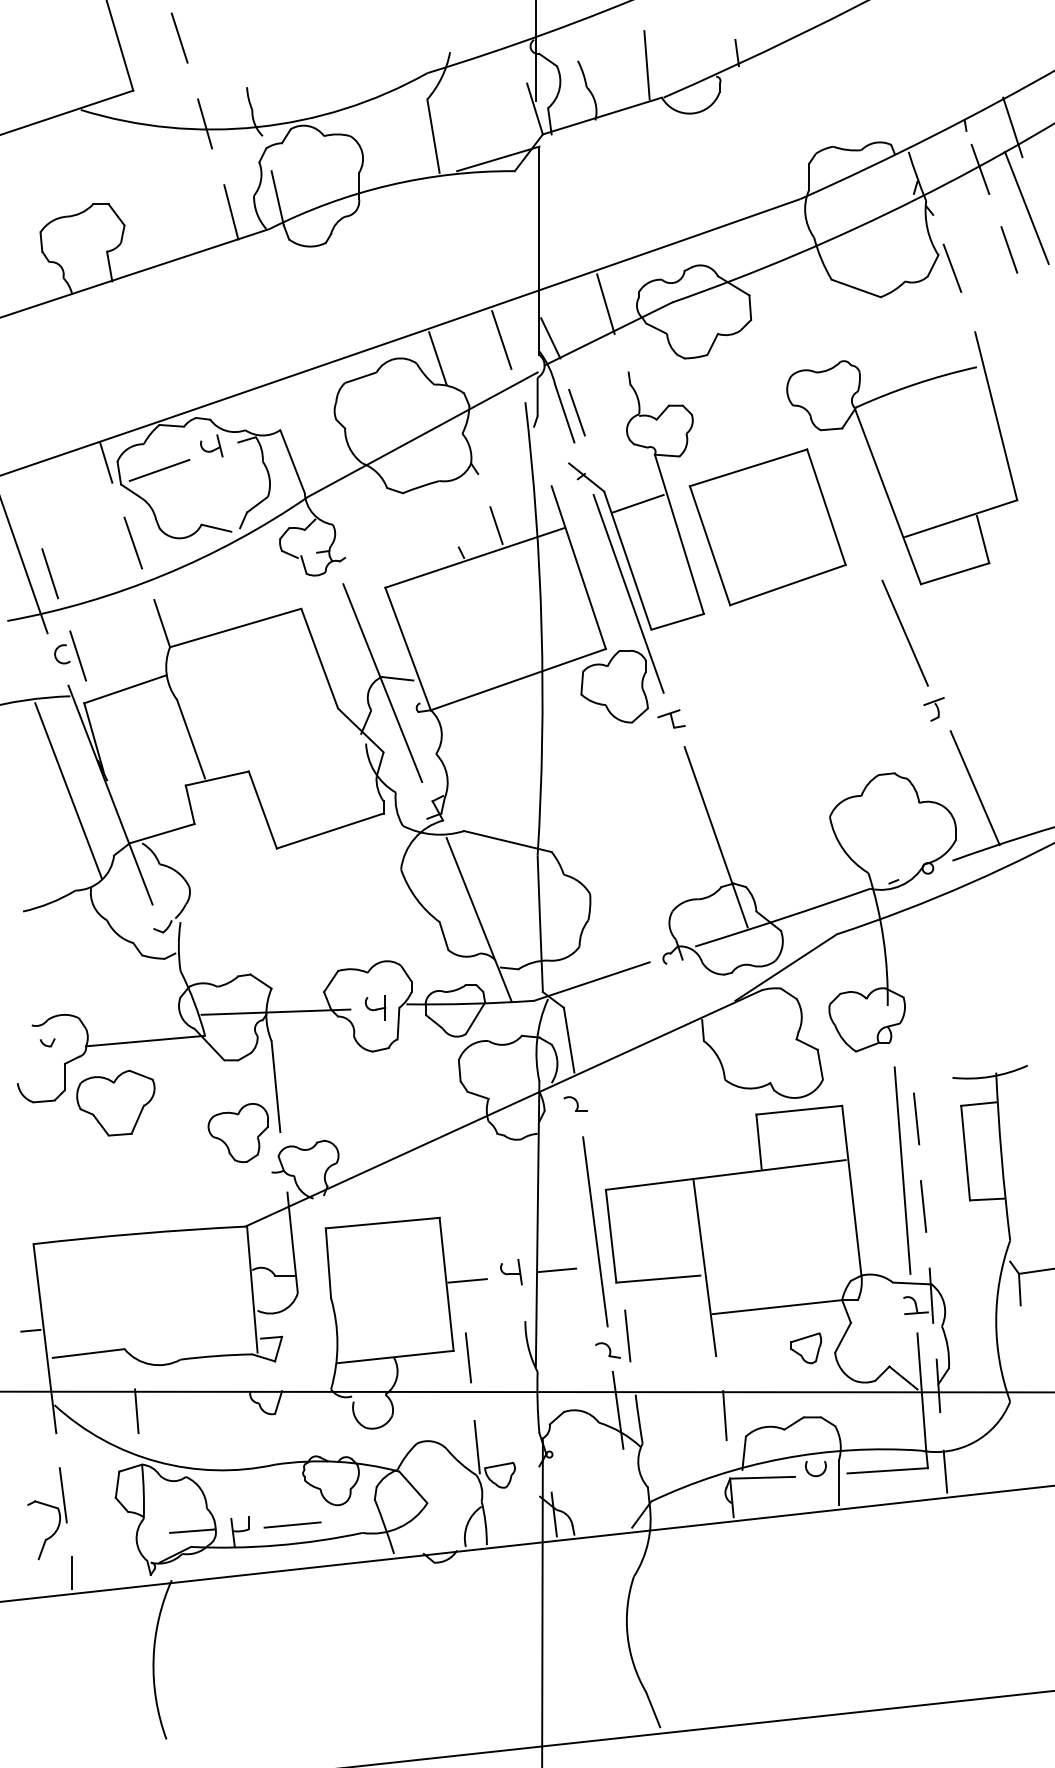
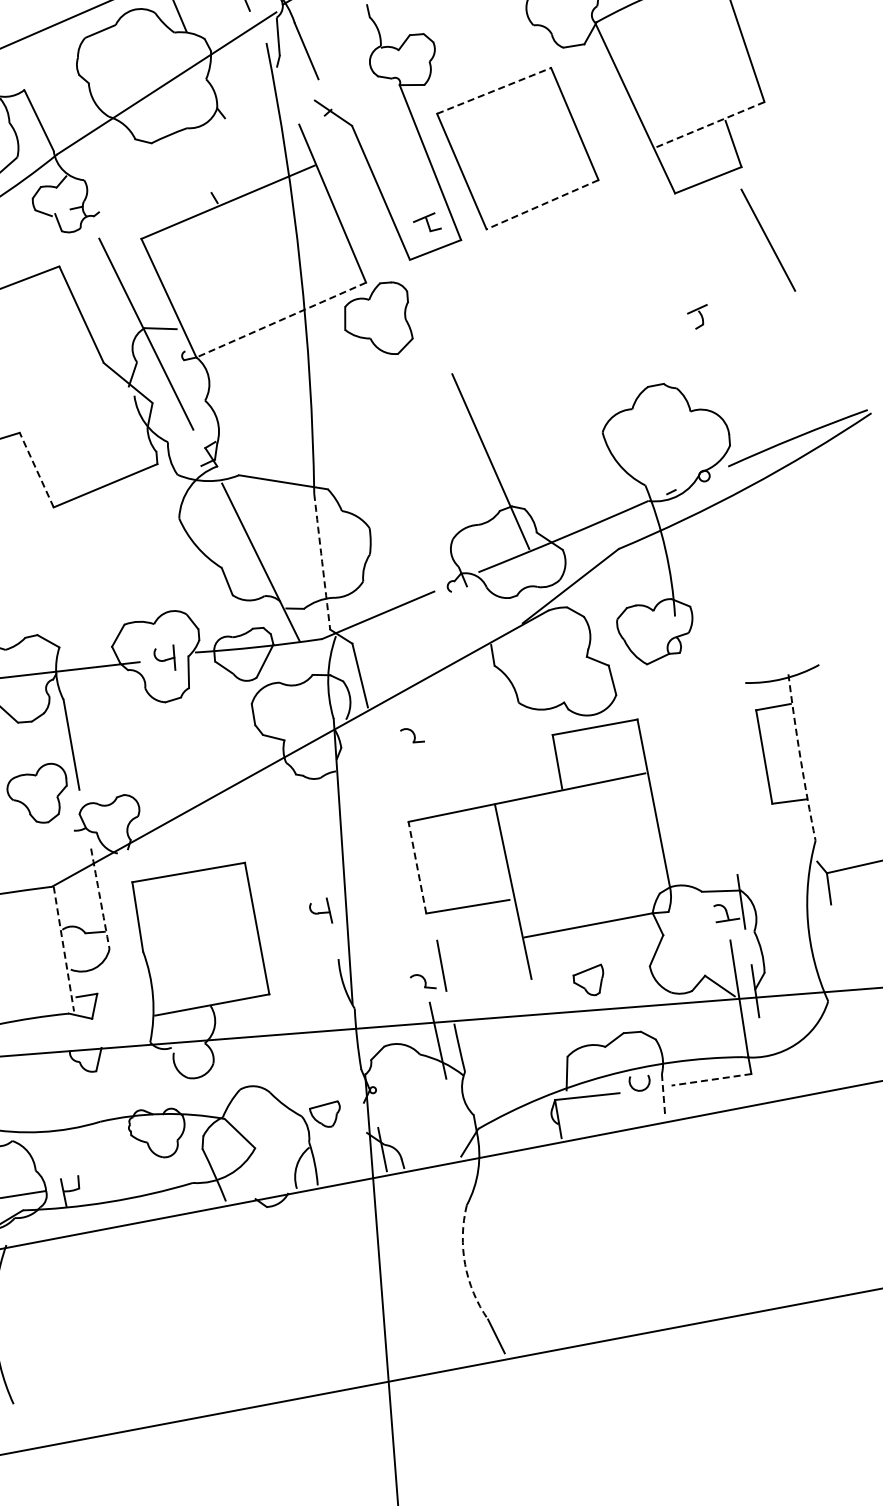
line: (576, 412) -> (318, 49), removed
line: (749, 467) -> (495, 90), solid -> dashed
line: (637, 503) -> (386, 135), removed
line: (961, 518) -> (710, 124), solid -> dashed
line: (496, 525) -> (247, 168), removed
line: (787, 585) -> (542, 205), solid -> dashed
line: (628, 593) -> (384, 225), removed
line: (904, 632) -> (767, 239), moved
line: (518, 679) -> (281, 319), solid -> dashed
part: (671, 718) -> (427, 222), moved
line: (974, 788) -> (744, 392), removed
line: (262, 810) -> (36, 470), solid -> dashed
arc: (540, 923) -> (322, 561), solid -> dashed
part: (575, 1103) -> (412, 734), moved
line: (916, 1118) -> (712, 726), removed
arc: (1001, 1156) -> (800, 757), solid -> dashed
line: (902, 1170) -> (702, 779), removed
line: (923, 1206) -> (726, 813), removed
line: (595, 1231) -> (401, 864), removed
line: (611, 1236) -> (417, 867), solid -> dashed
arc: (292, 1242) -> (100, 898), solid -> dashed
line: (556, 1270) -> (365, 906), removed
line: (467, 1280) -> (277, 923), removed
line: (252, 1290) -> (64, 949), solid -> dashed
part: (805, 1348) -> (588, 980), moved
line: (468, 1357) -> (284, 999), removed
line: (724, 1415) -> (544, 1037), removed
line: (476, 1446) -> (299, 1087), removed
line: (887, 1470) -> (711, 1079), solid -> dashed
line: (945, 1471) -> (769, 1075), removed
line: (838, 1483) -> (663, 1096), solid -> dashed
line: (292, 1524) -> (122, 1180), removed
arc: (627, 1635) -> (465, 1264), solid -> dashed

